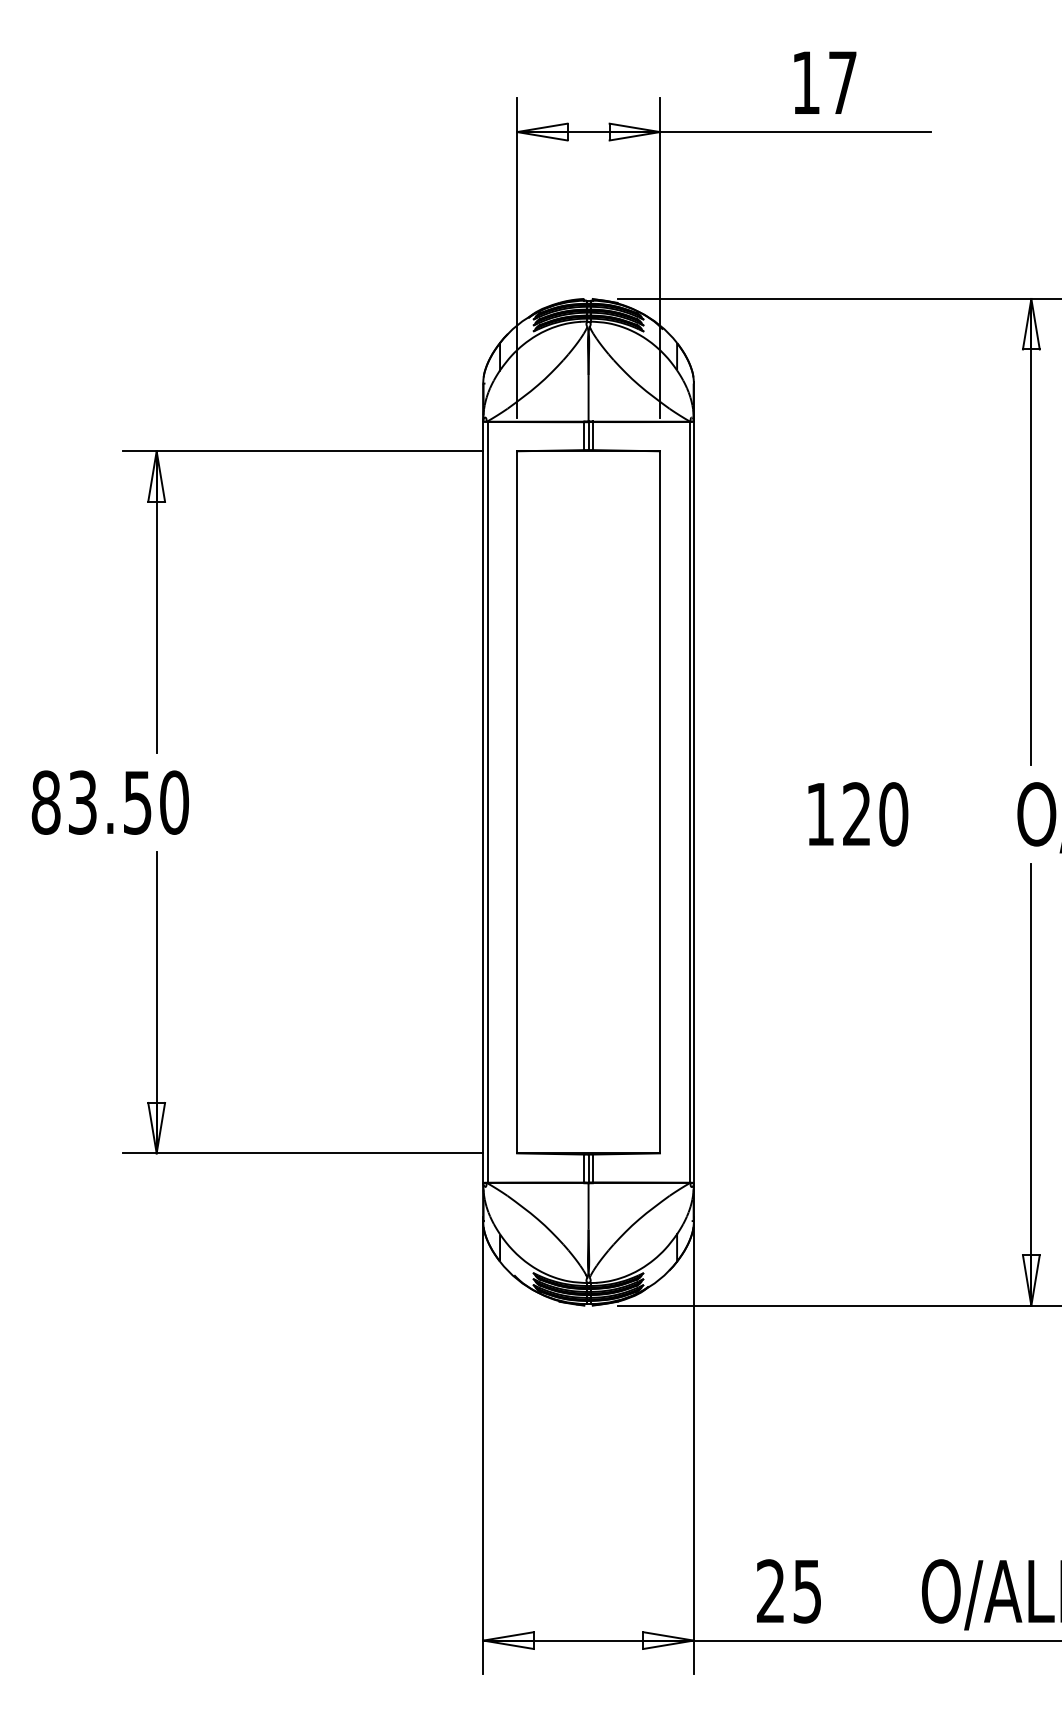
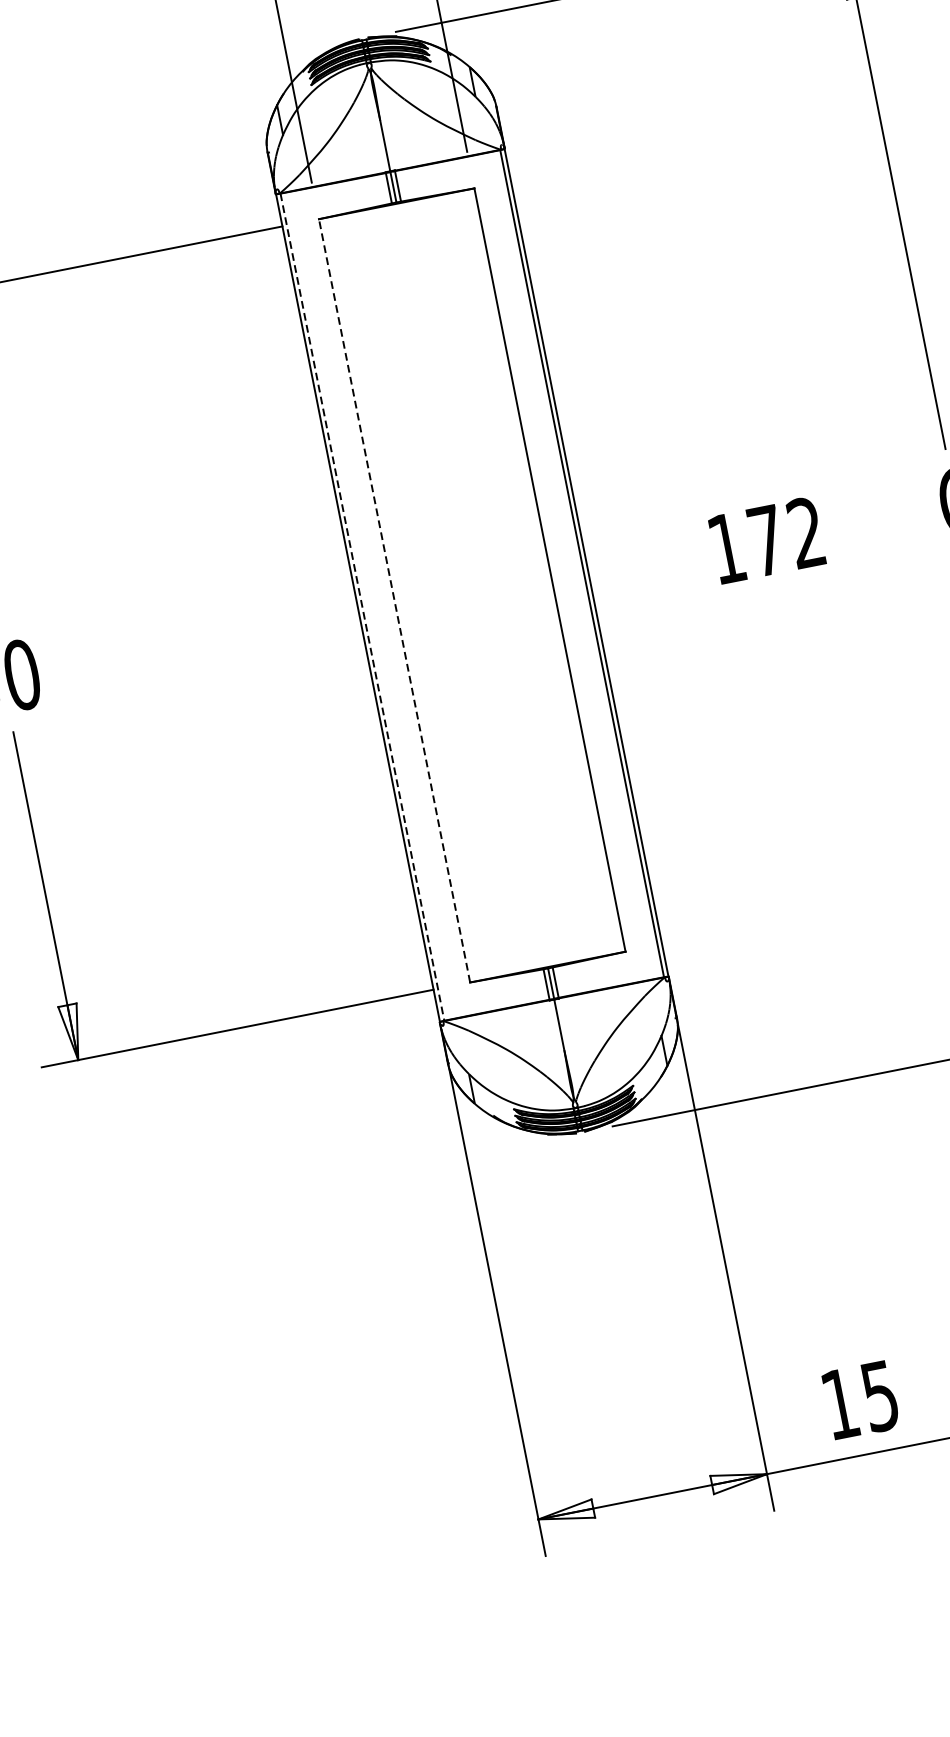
line: (517, 801) -> (394, 599), solid -> dashed
line: (487, 802) -> (362, 607), solid -> dashed
text: (875, 814) -> (786, 536), 120 -> 172
text: (770, 1590) -> (839, 1403), 25 -> 15

